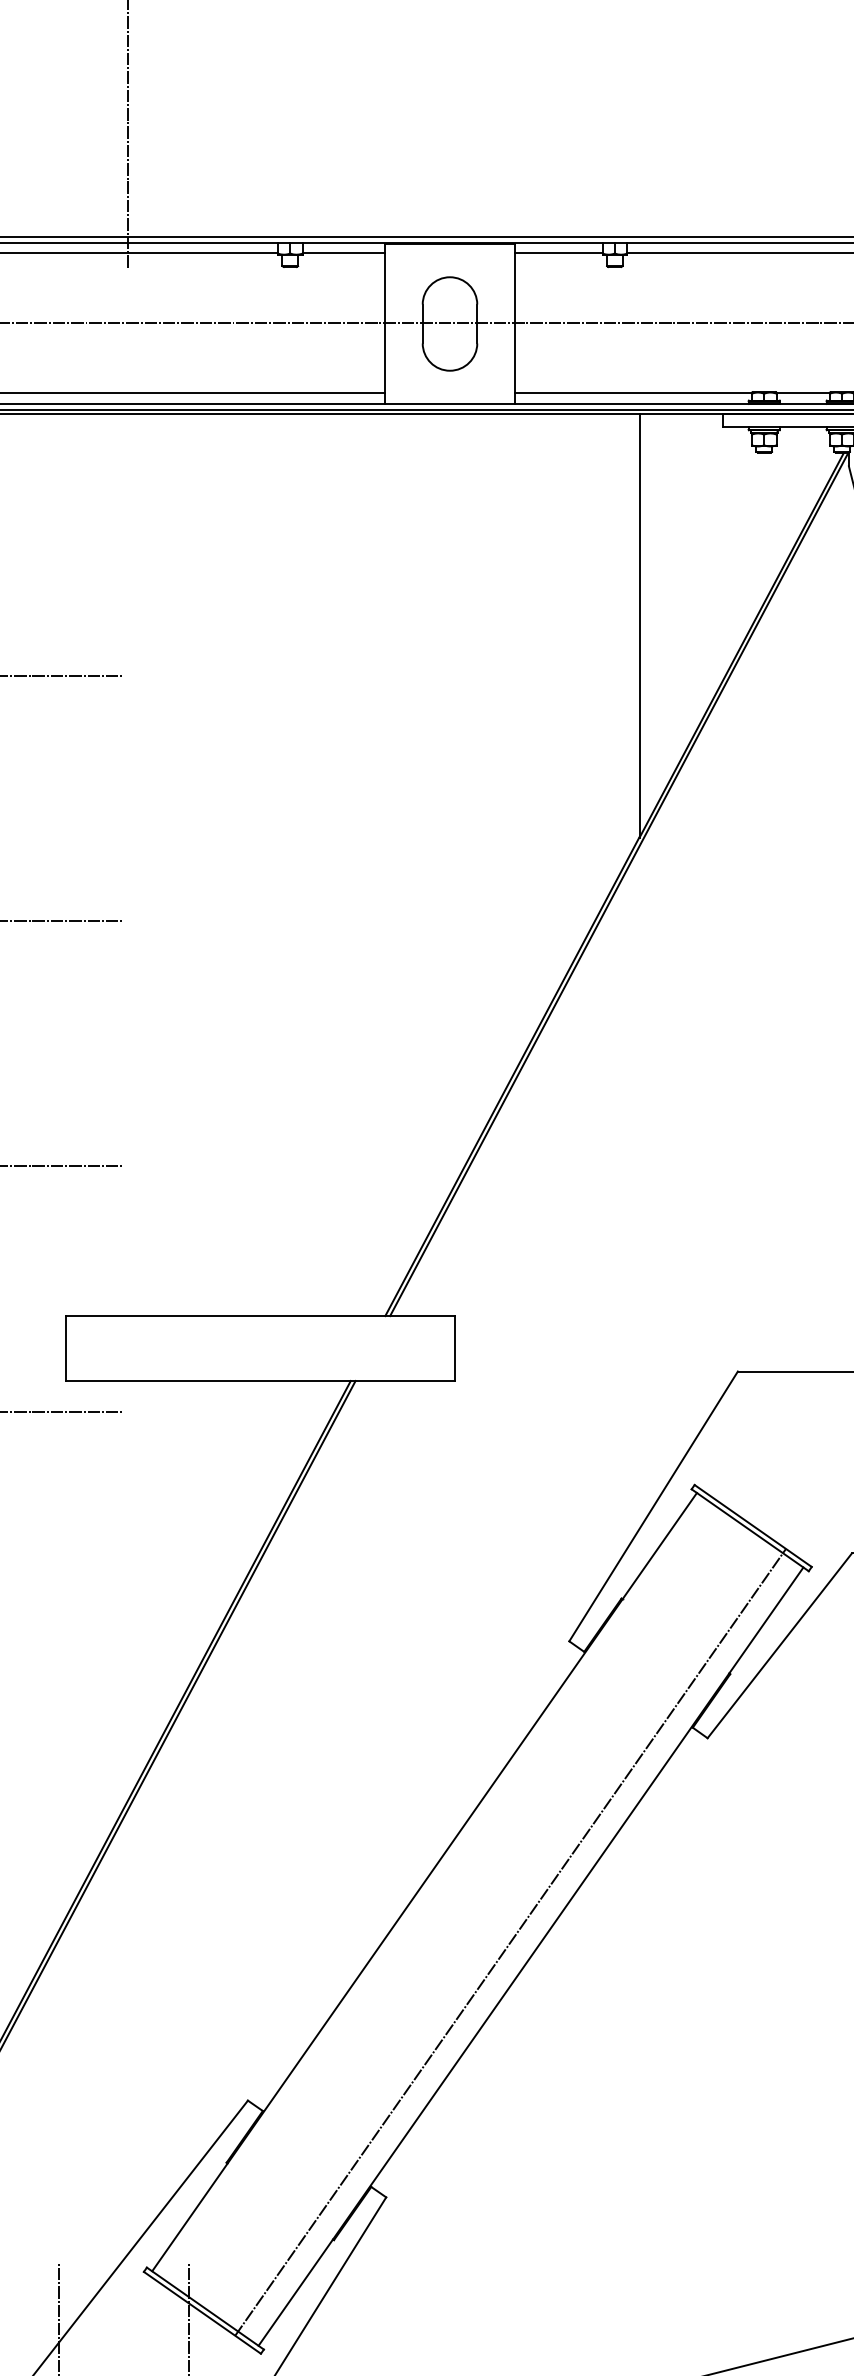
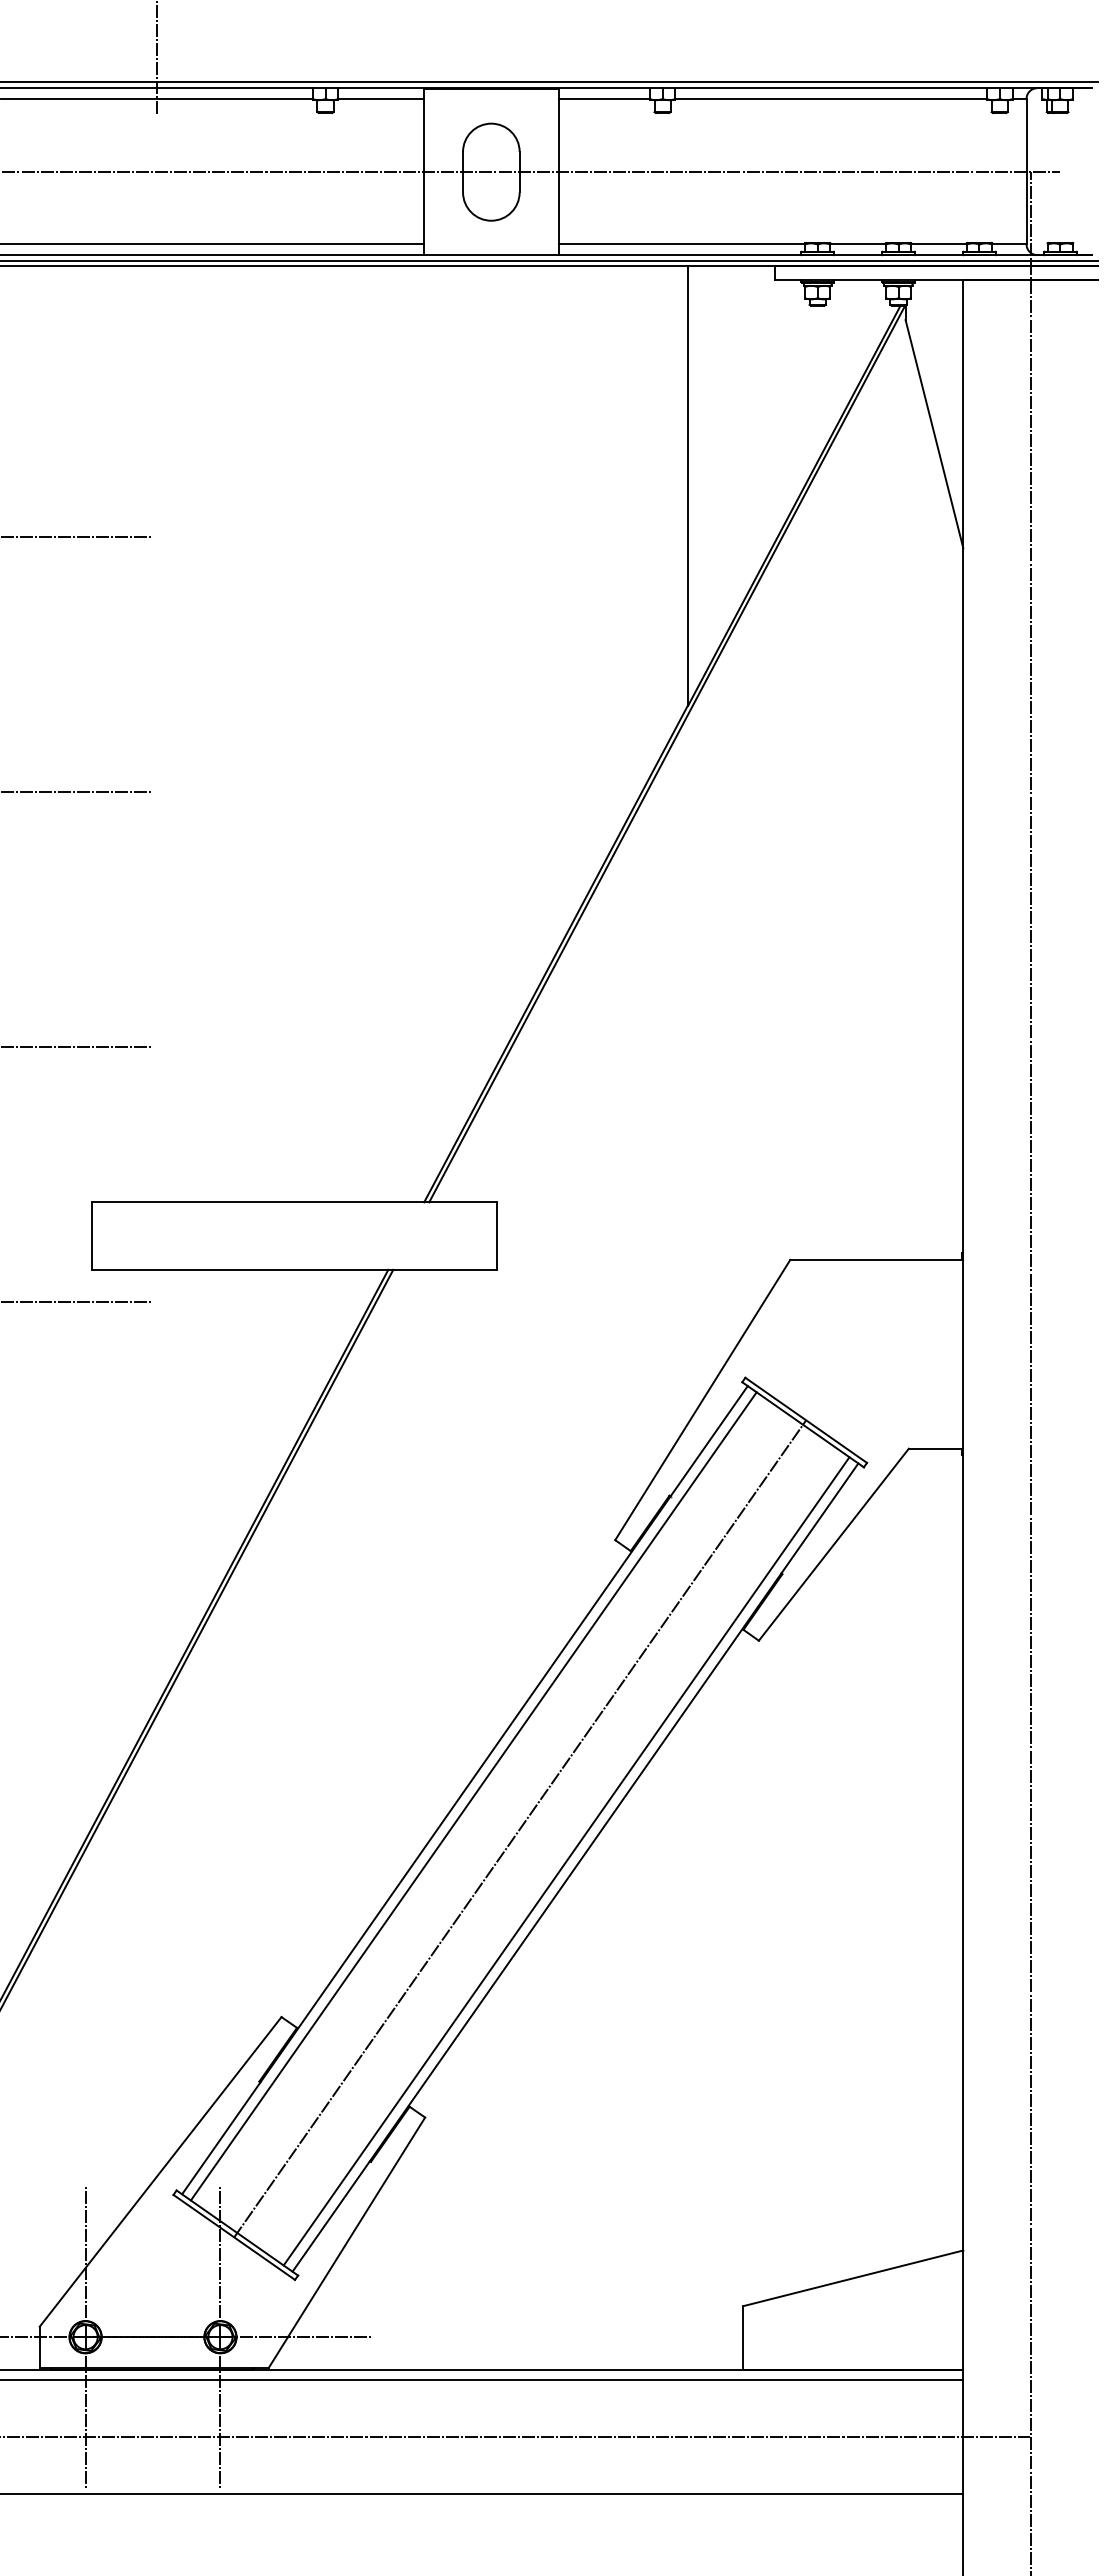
line: (432, 1888) -> (473, 1796), added
line: (510, 1942) -> (520, 1828), moved
line: (522, 1950) -> (566, 1861), added

